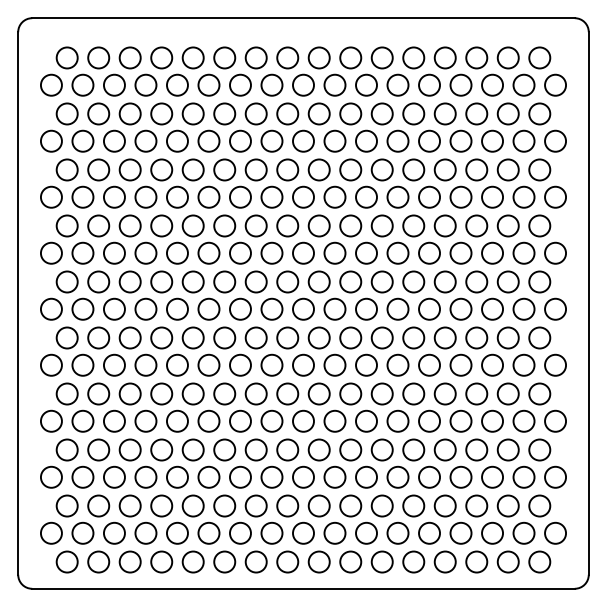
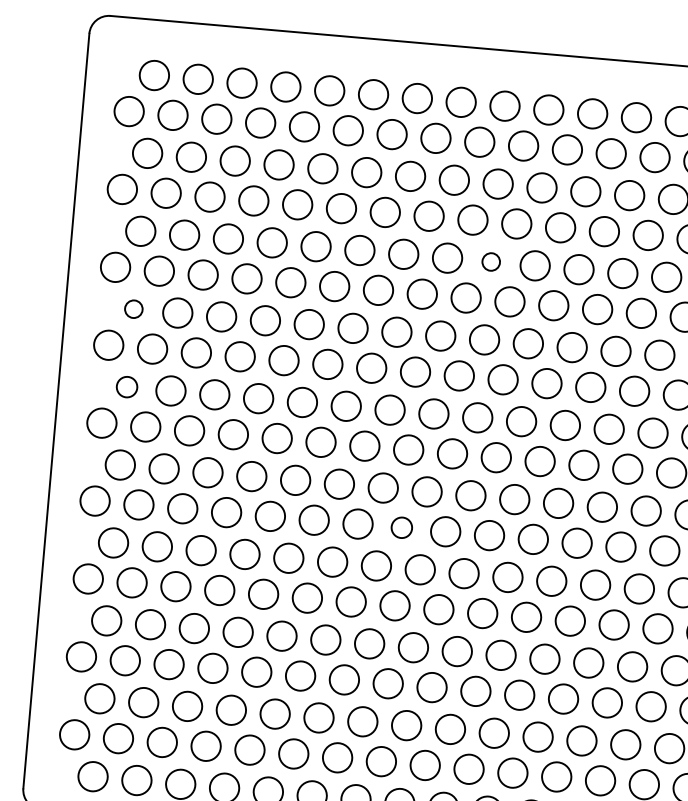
circle: (318, 169) -> (490, 261), size x0.6
circle: (66, 225) -> (133, 308), size x0.6
circle: (66, 281) -> (126, 386), size x0.7
circle: (271, 364) -> (401, 526), size x0.7

